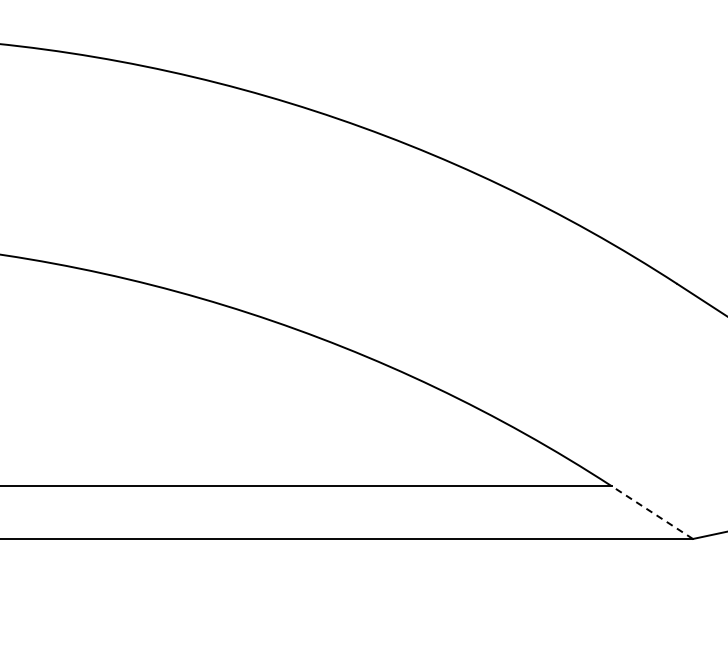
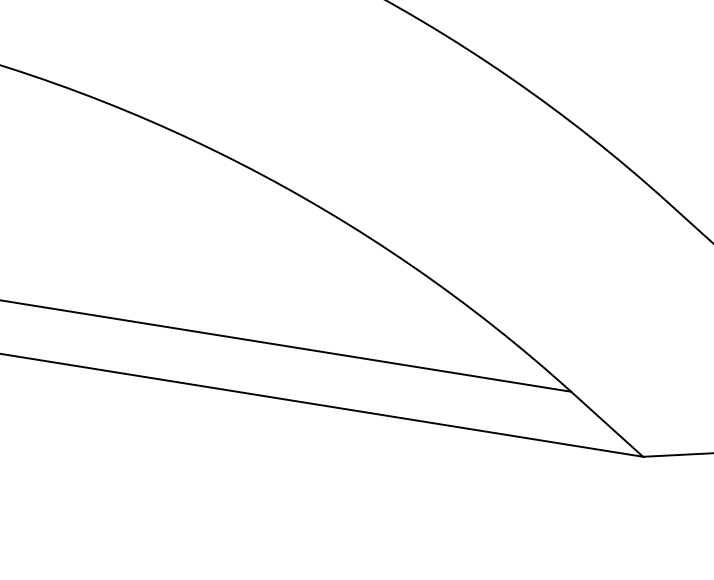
line: (651, 512) -> (606, 424), dashed -> solid

